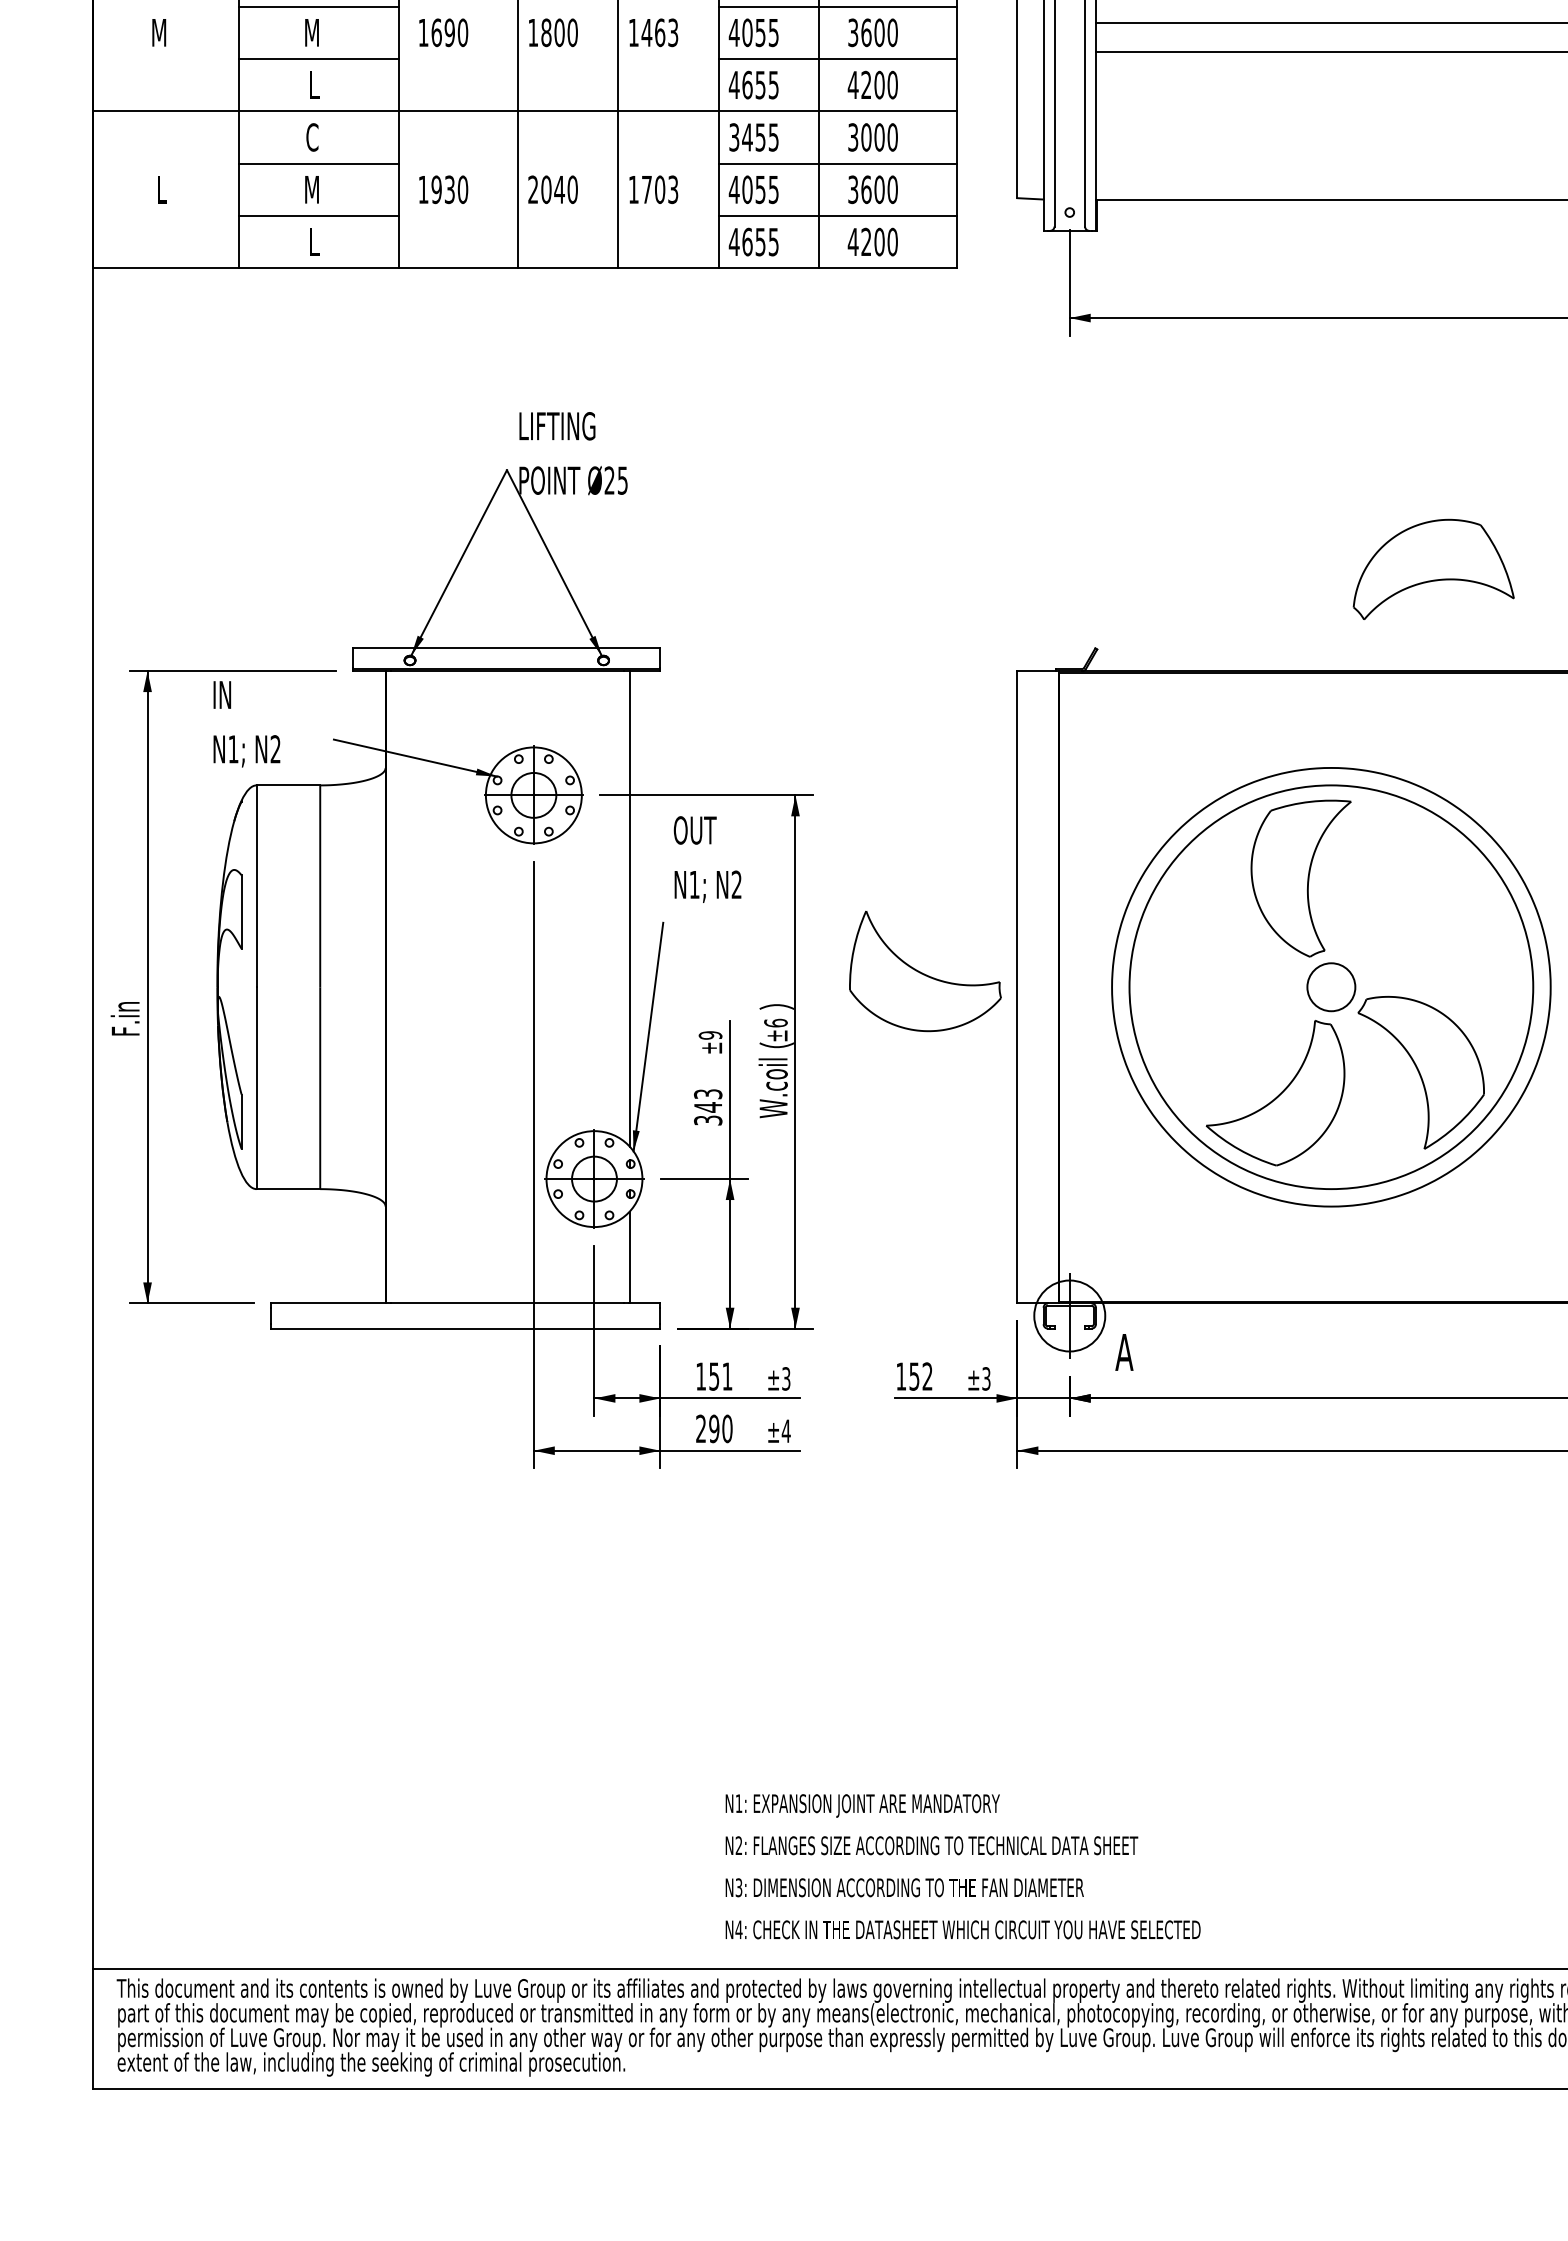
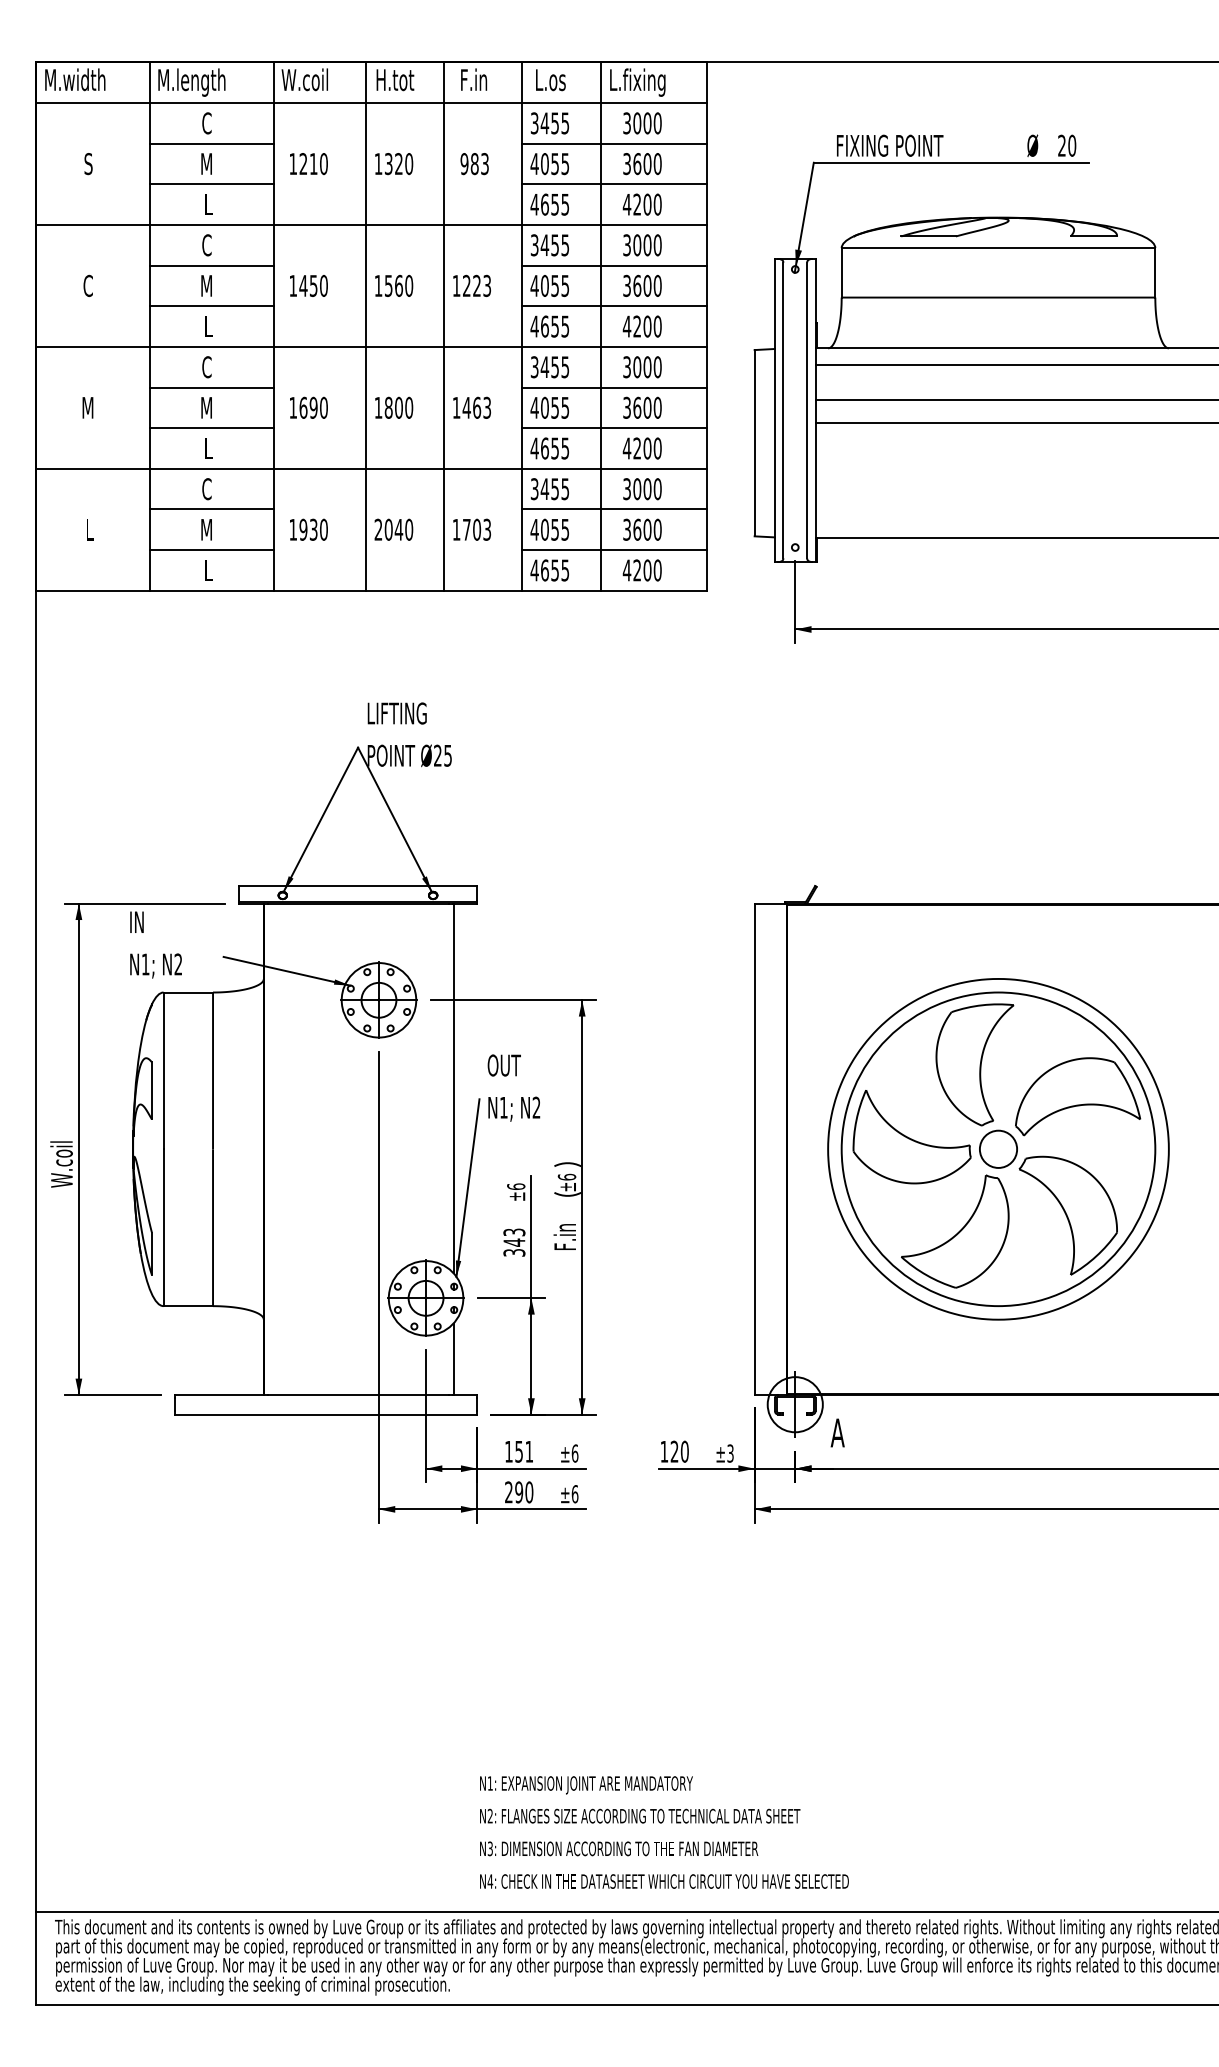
part: (1434, 569) -> (1078, 1096), moved
text: (707, 858) -> (513, 1087), moved
part: (924, 972) -> (911, 1137), moved
text: (125, 1006) -> (61, 1164), F.in -> W.coil
text: (710, 1035) -> (516, 1186), ±9 -> ±6
text: (772, 1087) -> (564, 1227), W.coil -> F.in
text: (920, 1376) -> (679, 1451), 152 -> 120
text: (785, 1378) -> (574, 1453), ±3 -> ±6
text: (785, 1431) -> (574, 1494), ±4 -> ±6
text: (963, 1866) -> (664, 1832), moved

